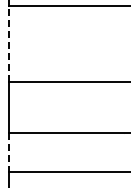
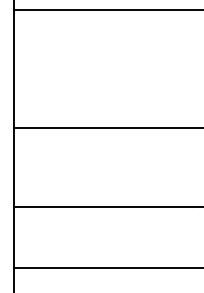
line: (8, 44) -> (13, 69), dashed -> solid
line: (8, 153) -> (13, 239), dashed -> solid

